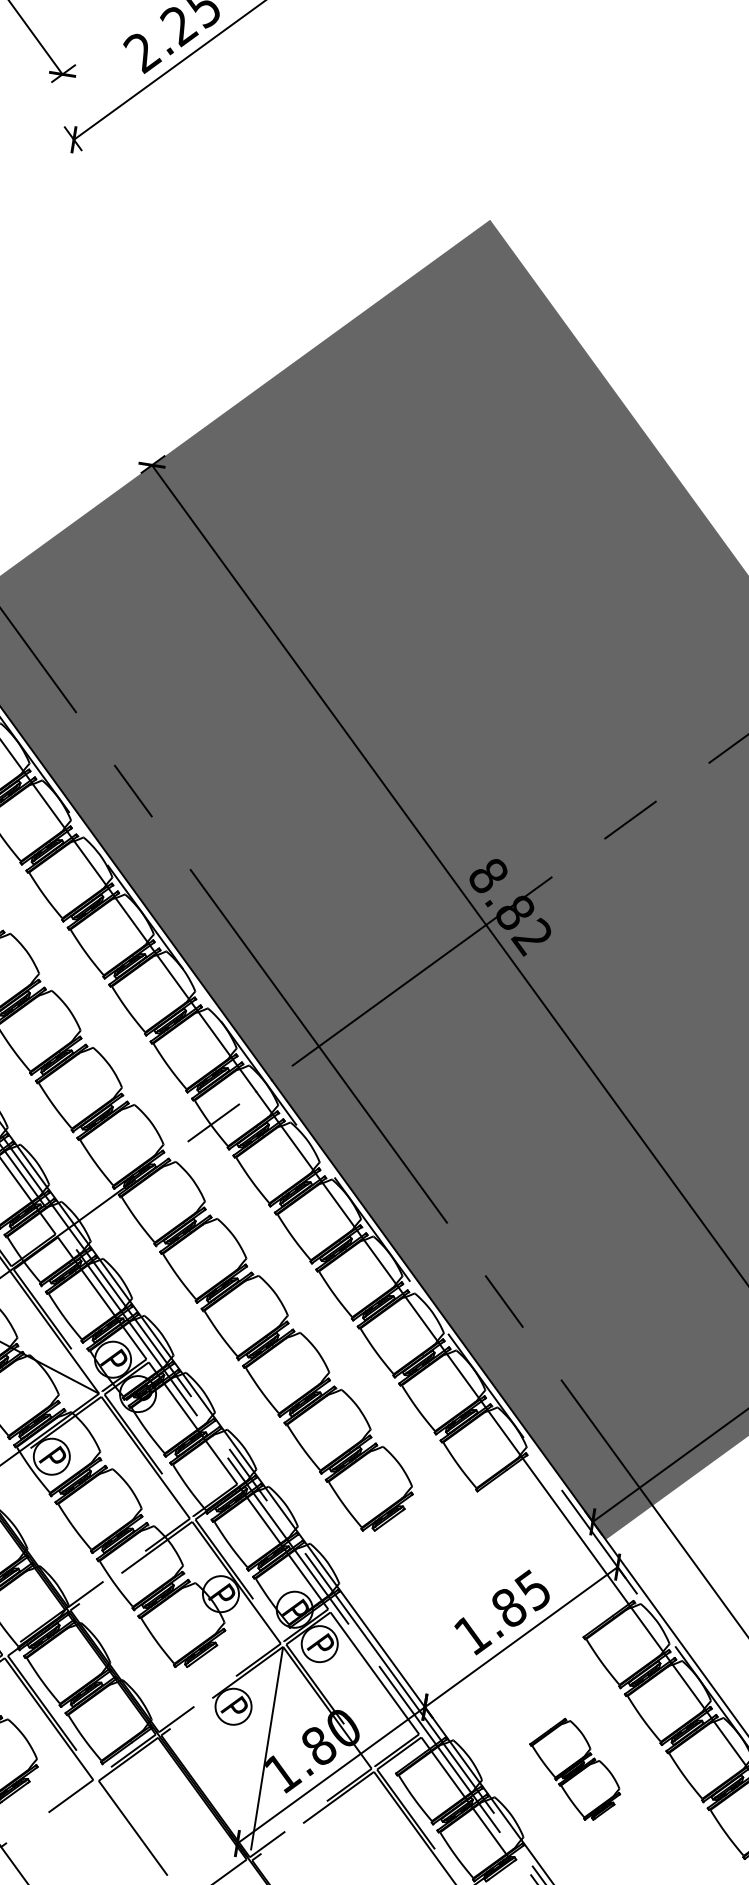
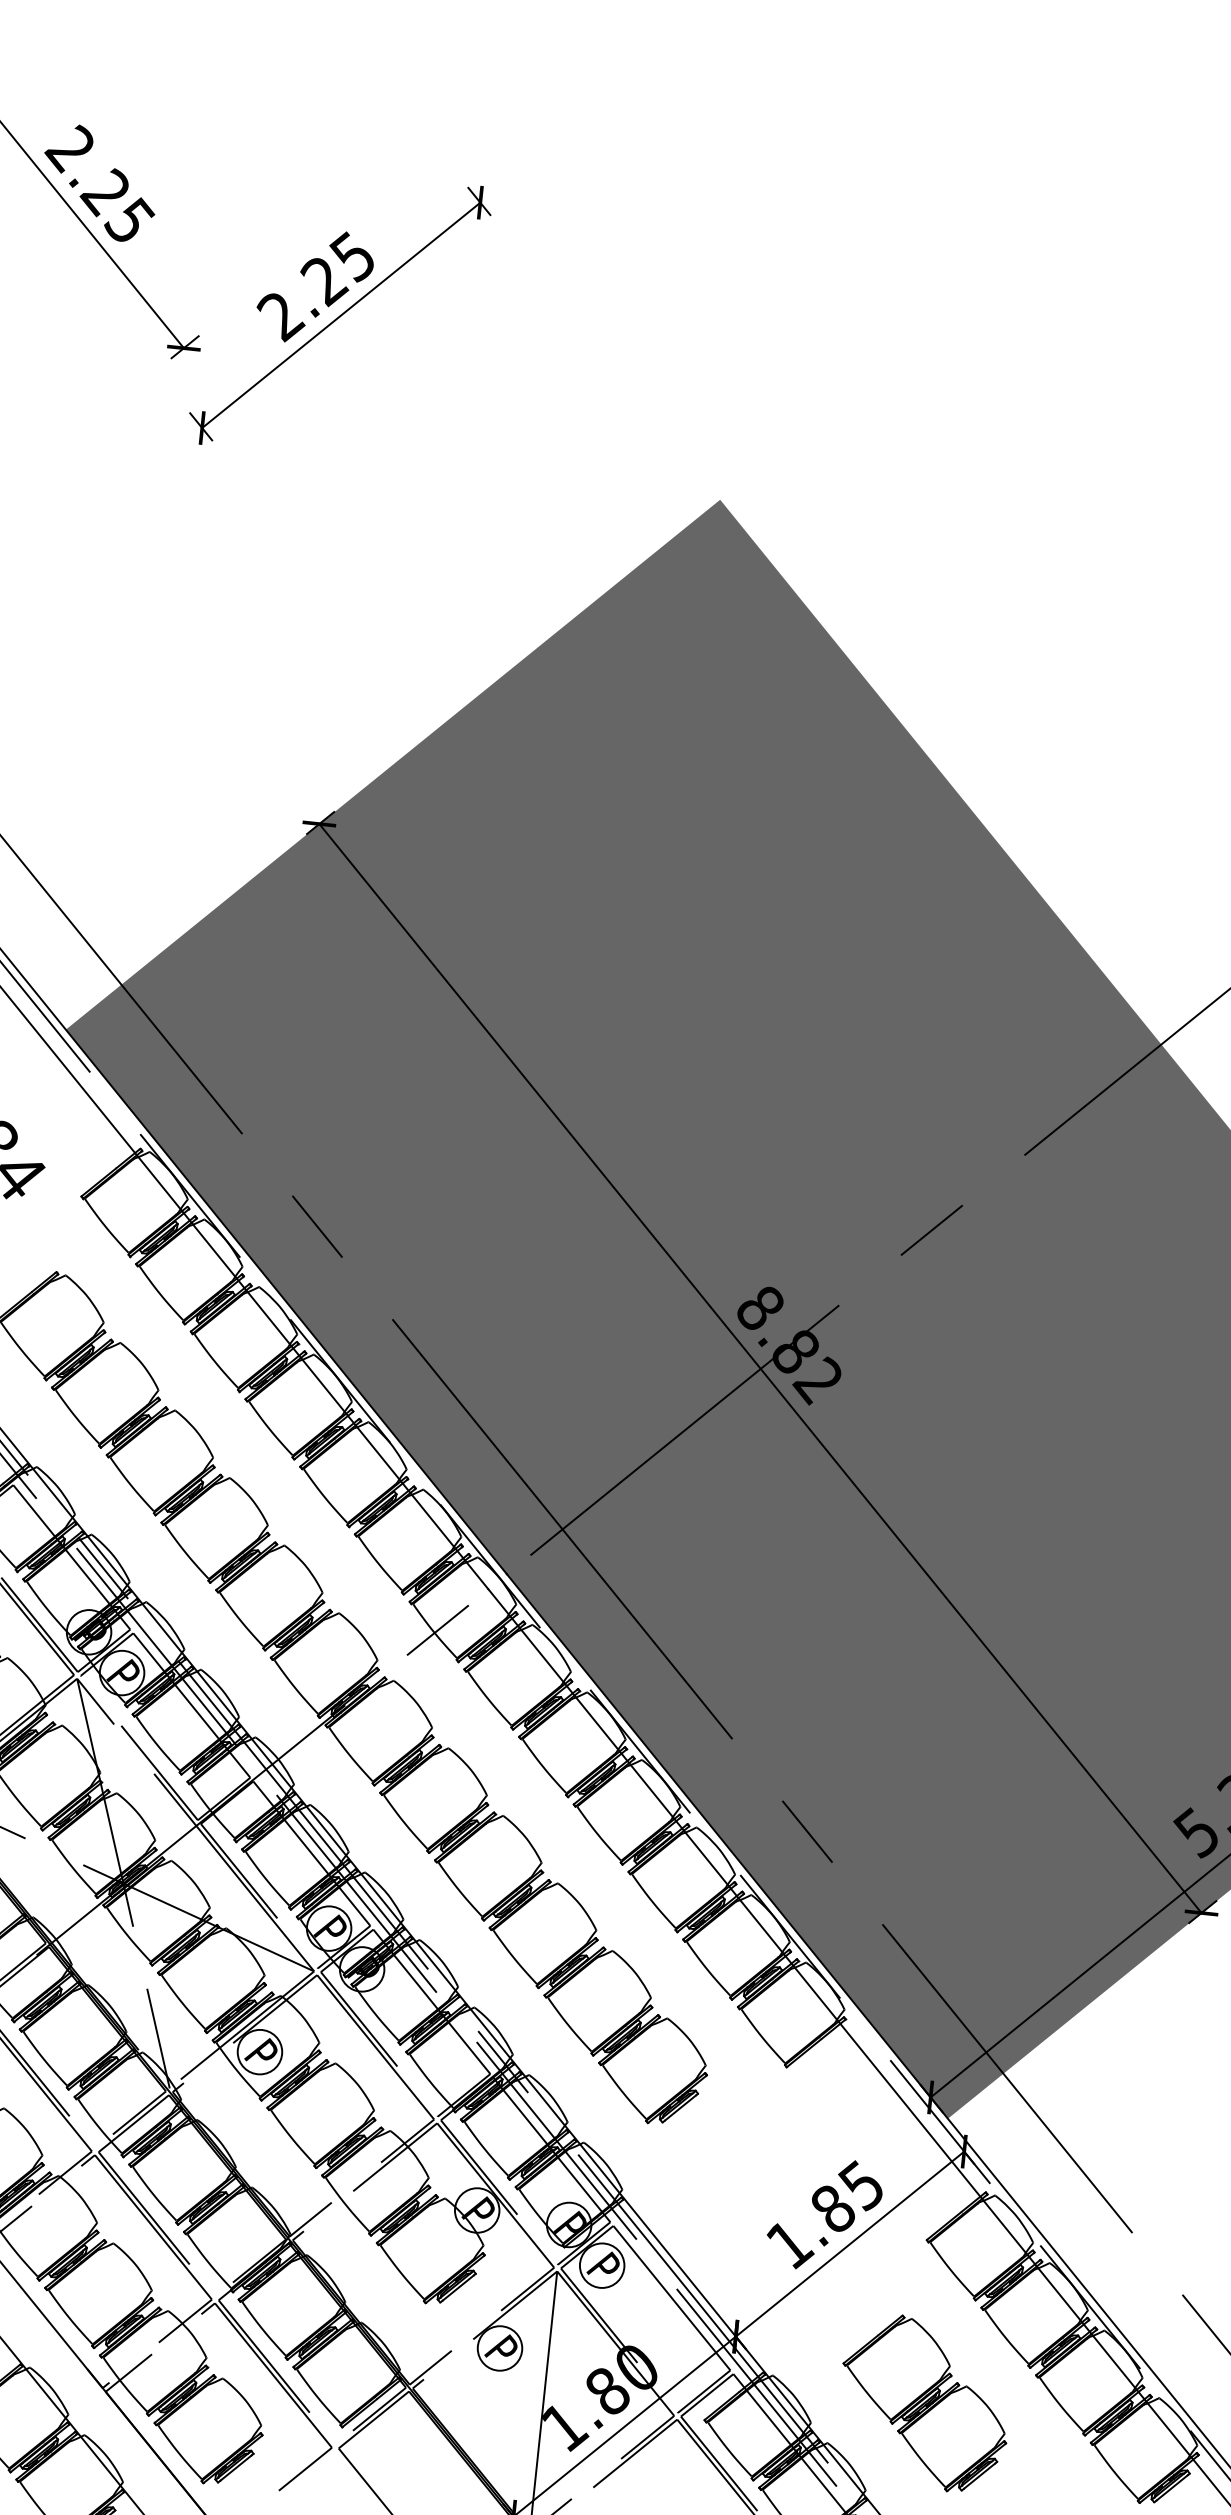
part: (574, 1769) -> (924, 2403), size x1.43

